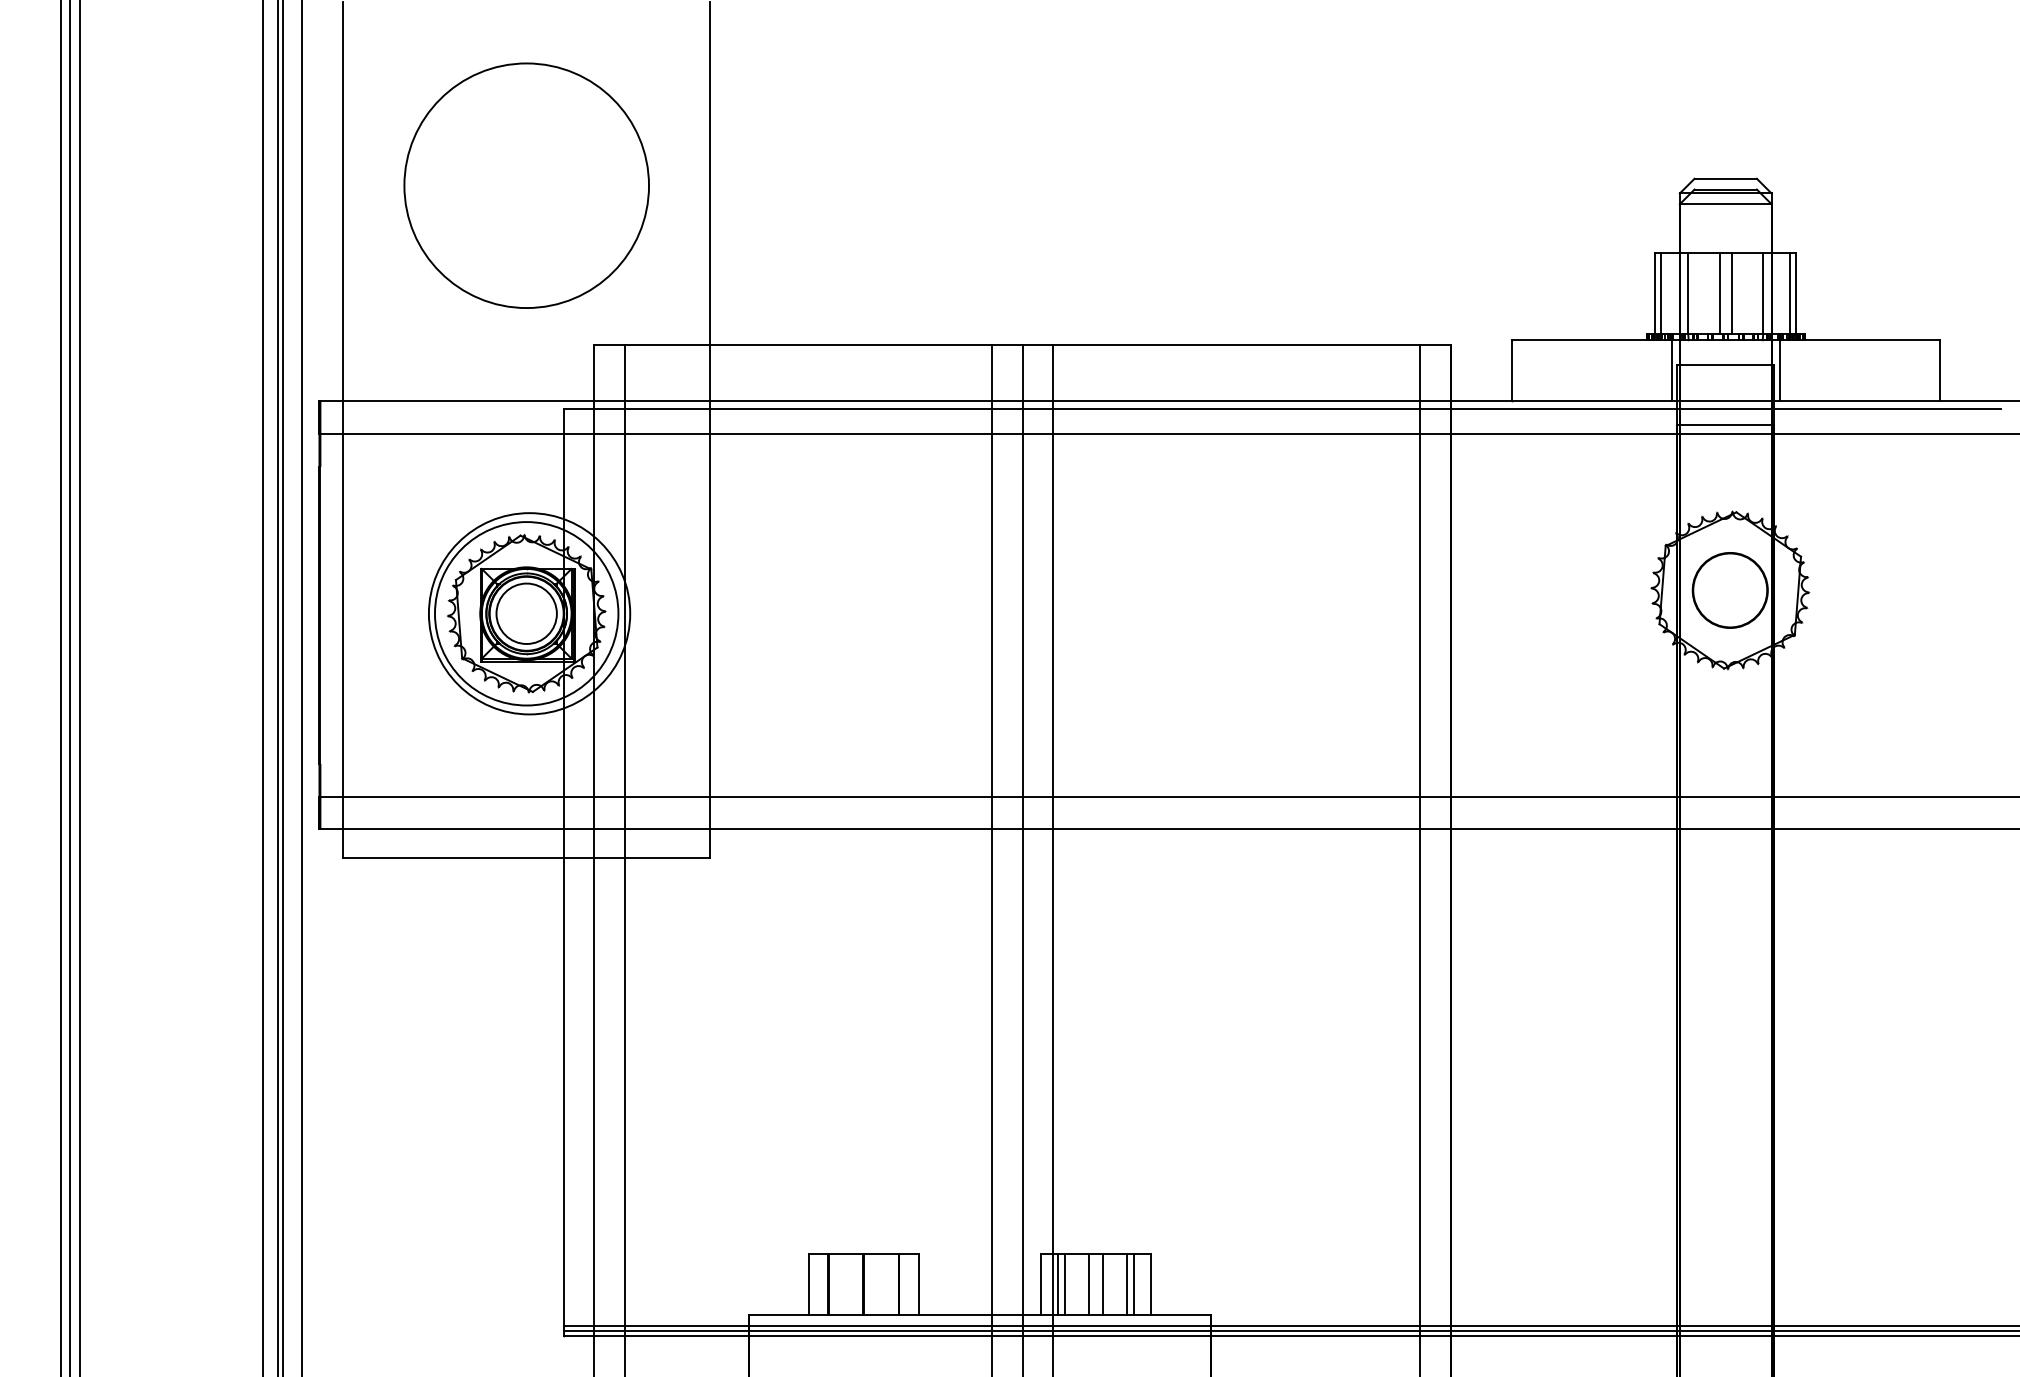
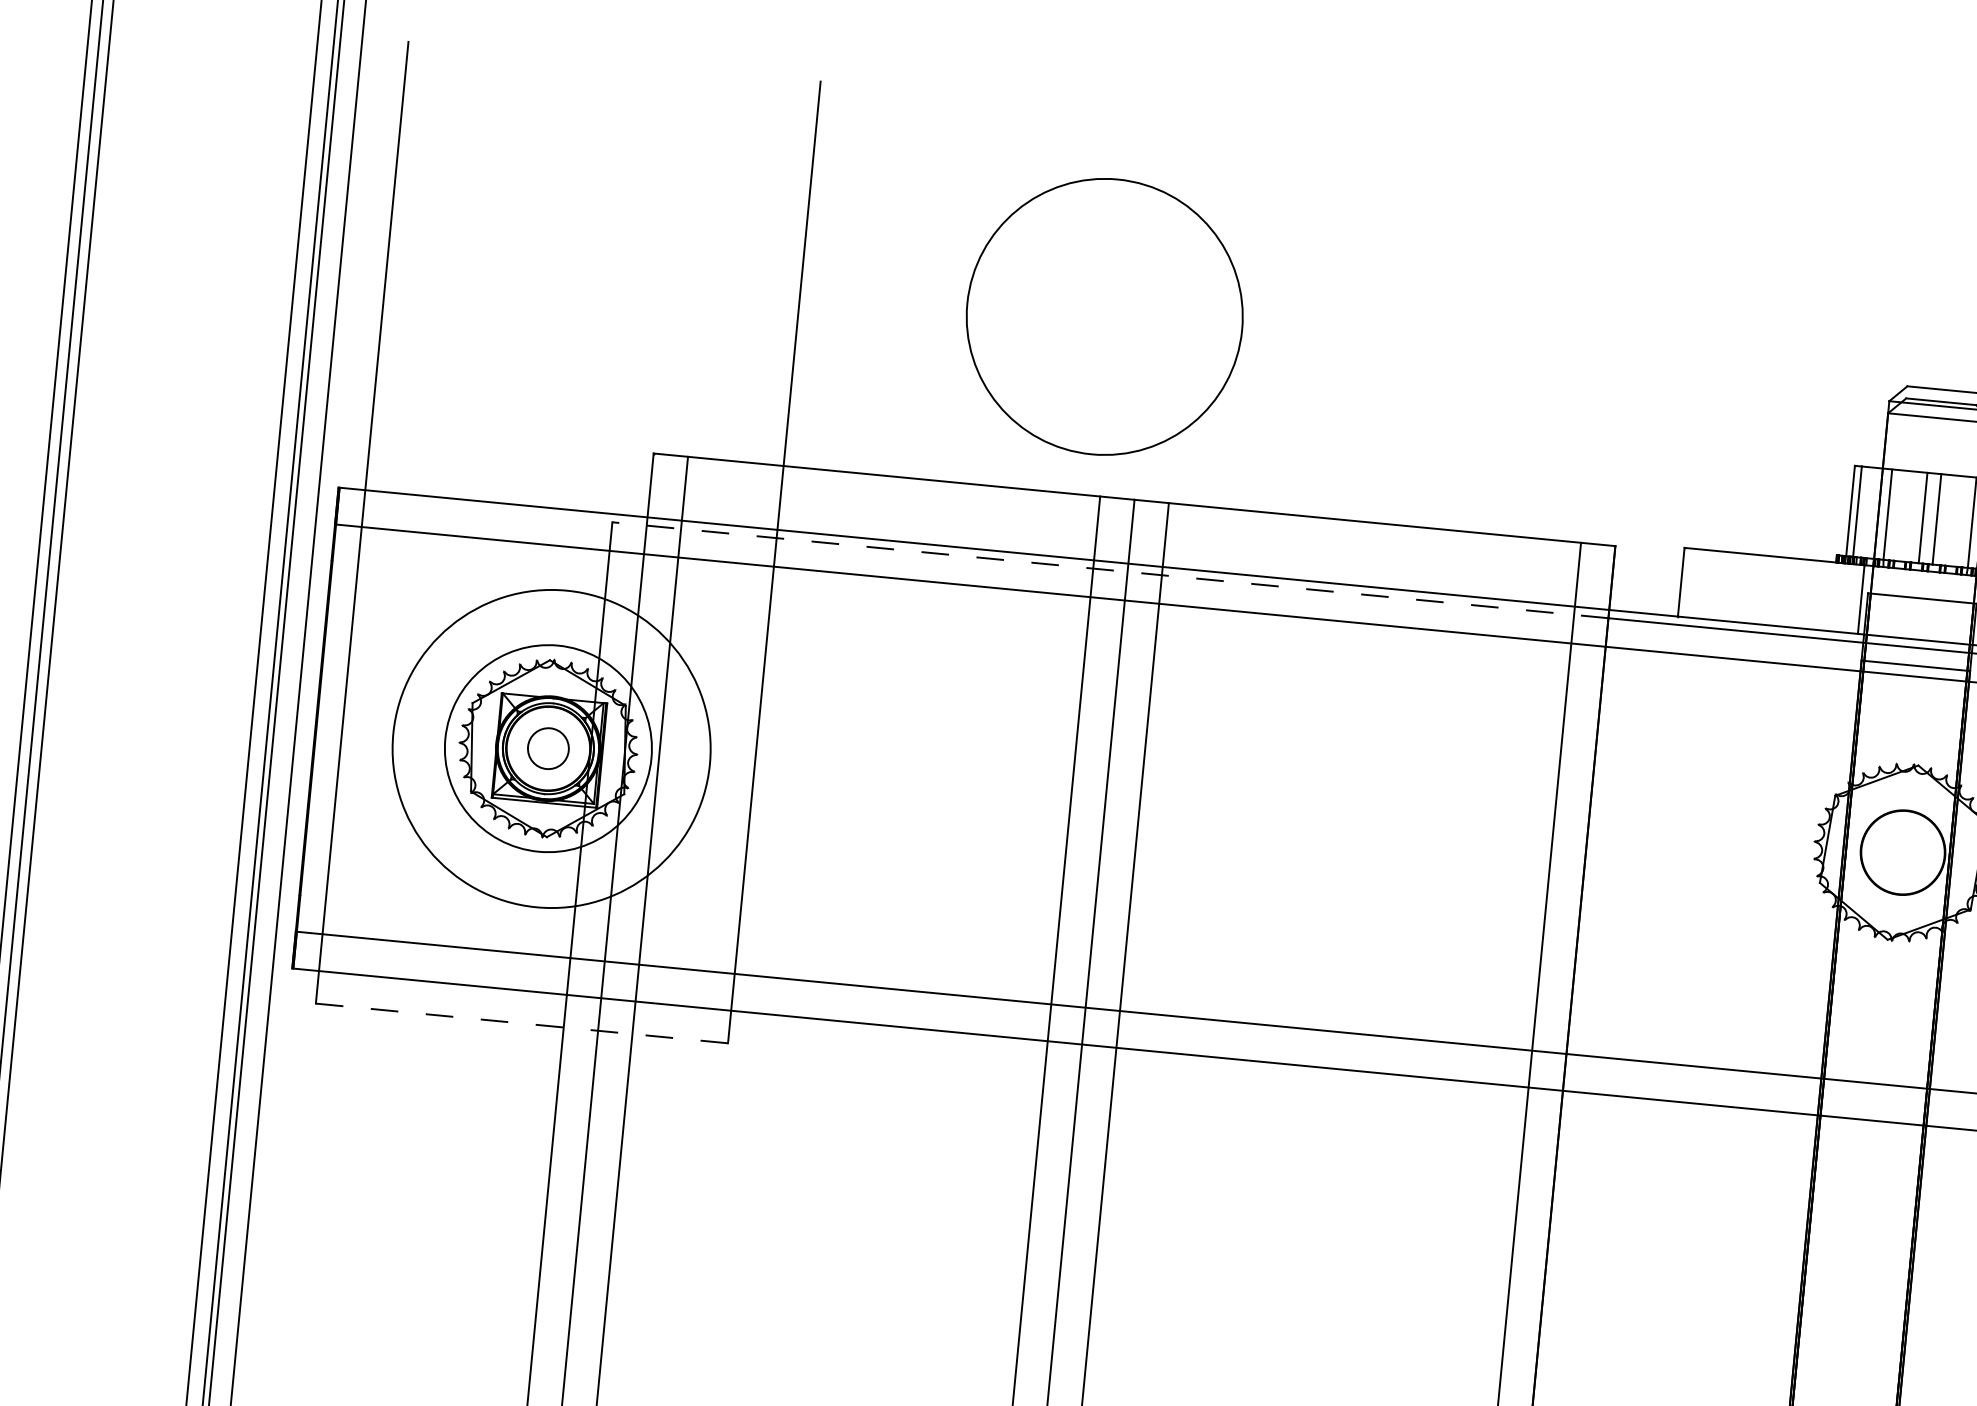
circle: (526, 185) -> (1104, 316), moved
line: (1006, 408) -> (1109, 569), solid -> dashed
circle: (526, 613) -> (548, 748), size x0.6
circle: (529, 613) -> (551, 748), size x1.4
line: (527, 858) -> (522, 1023), solid -> dashed

